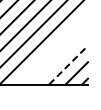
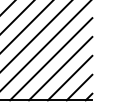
line: (52, 48) -> (51, 59), added
line: (60, 56) -> (60, 68), added
line: (68, 64) -> (69, 77), dashed -> solid

